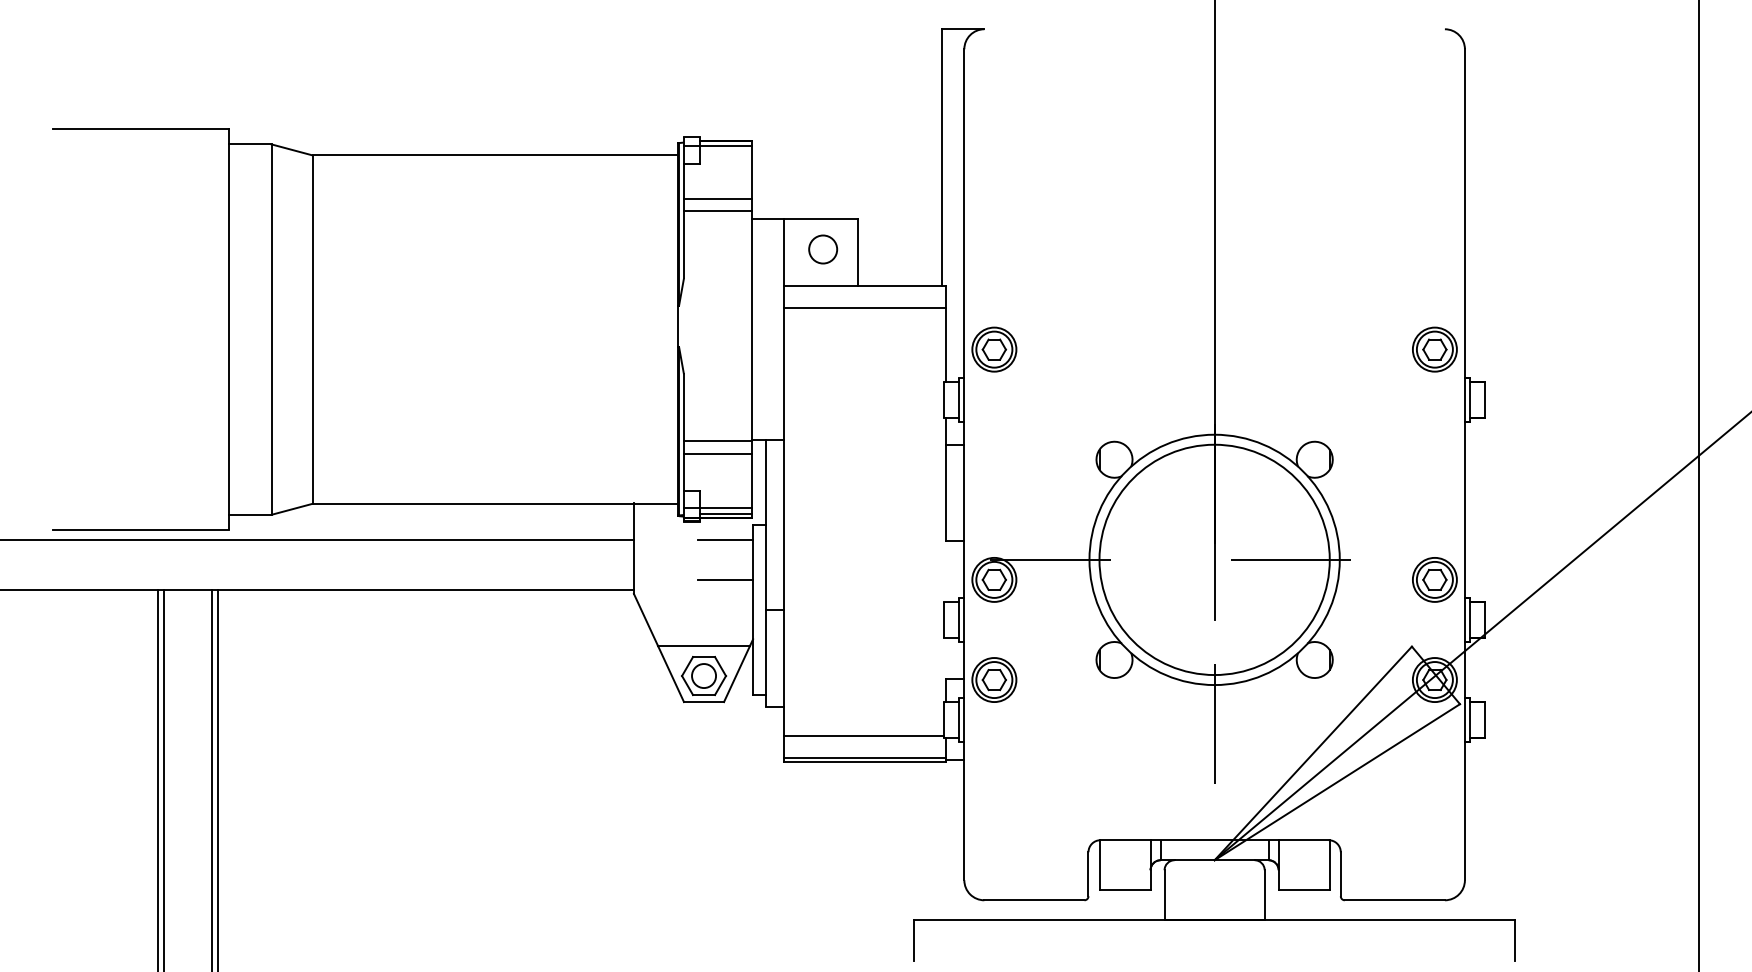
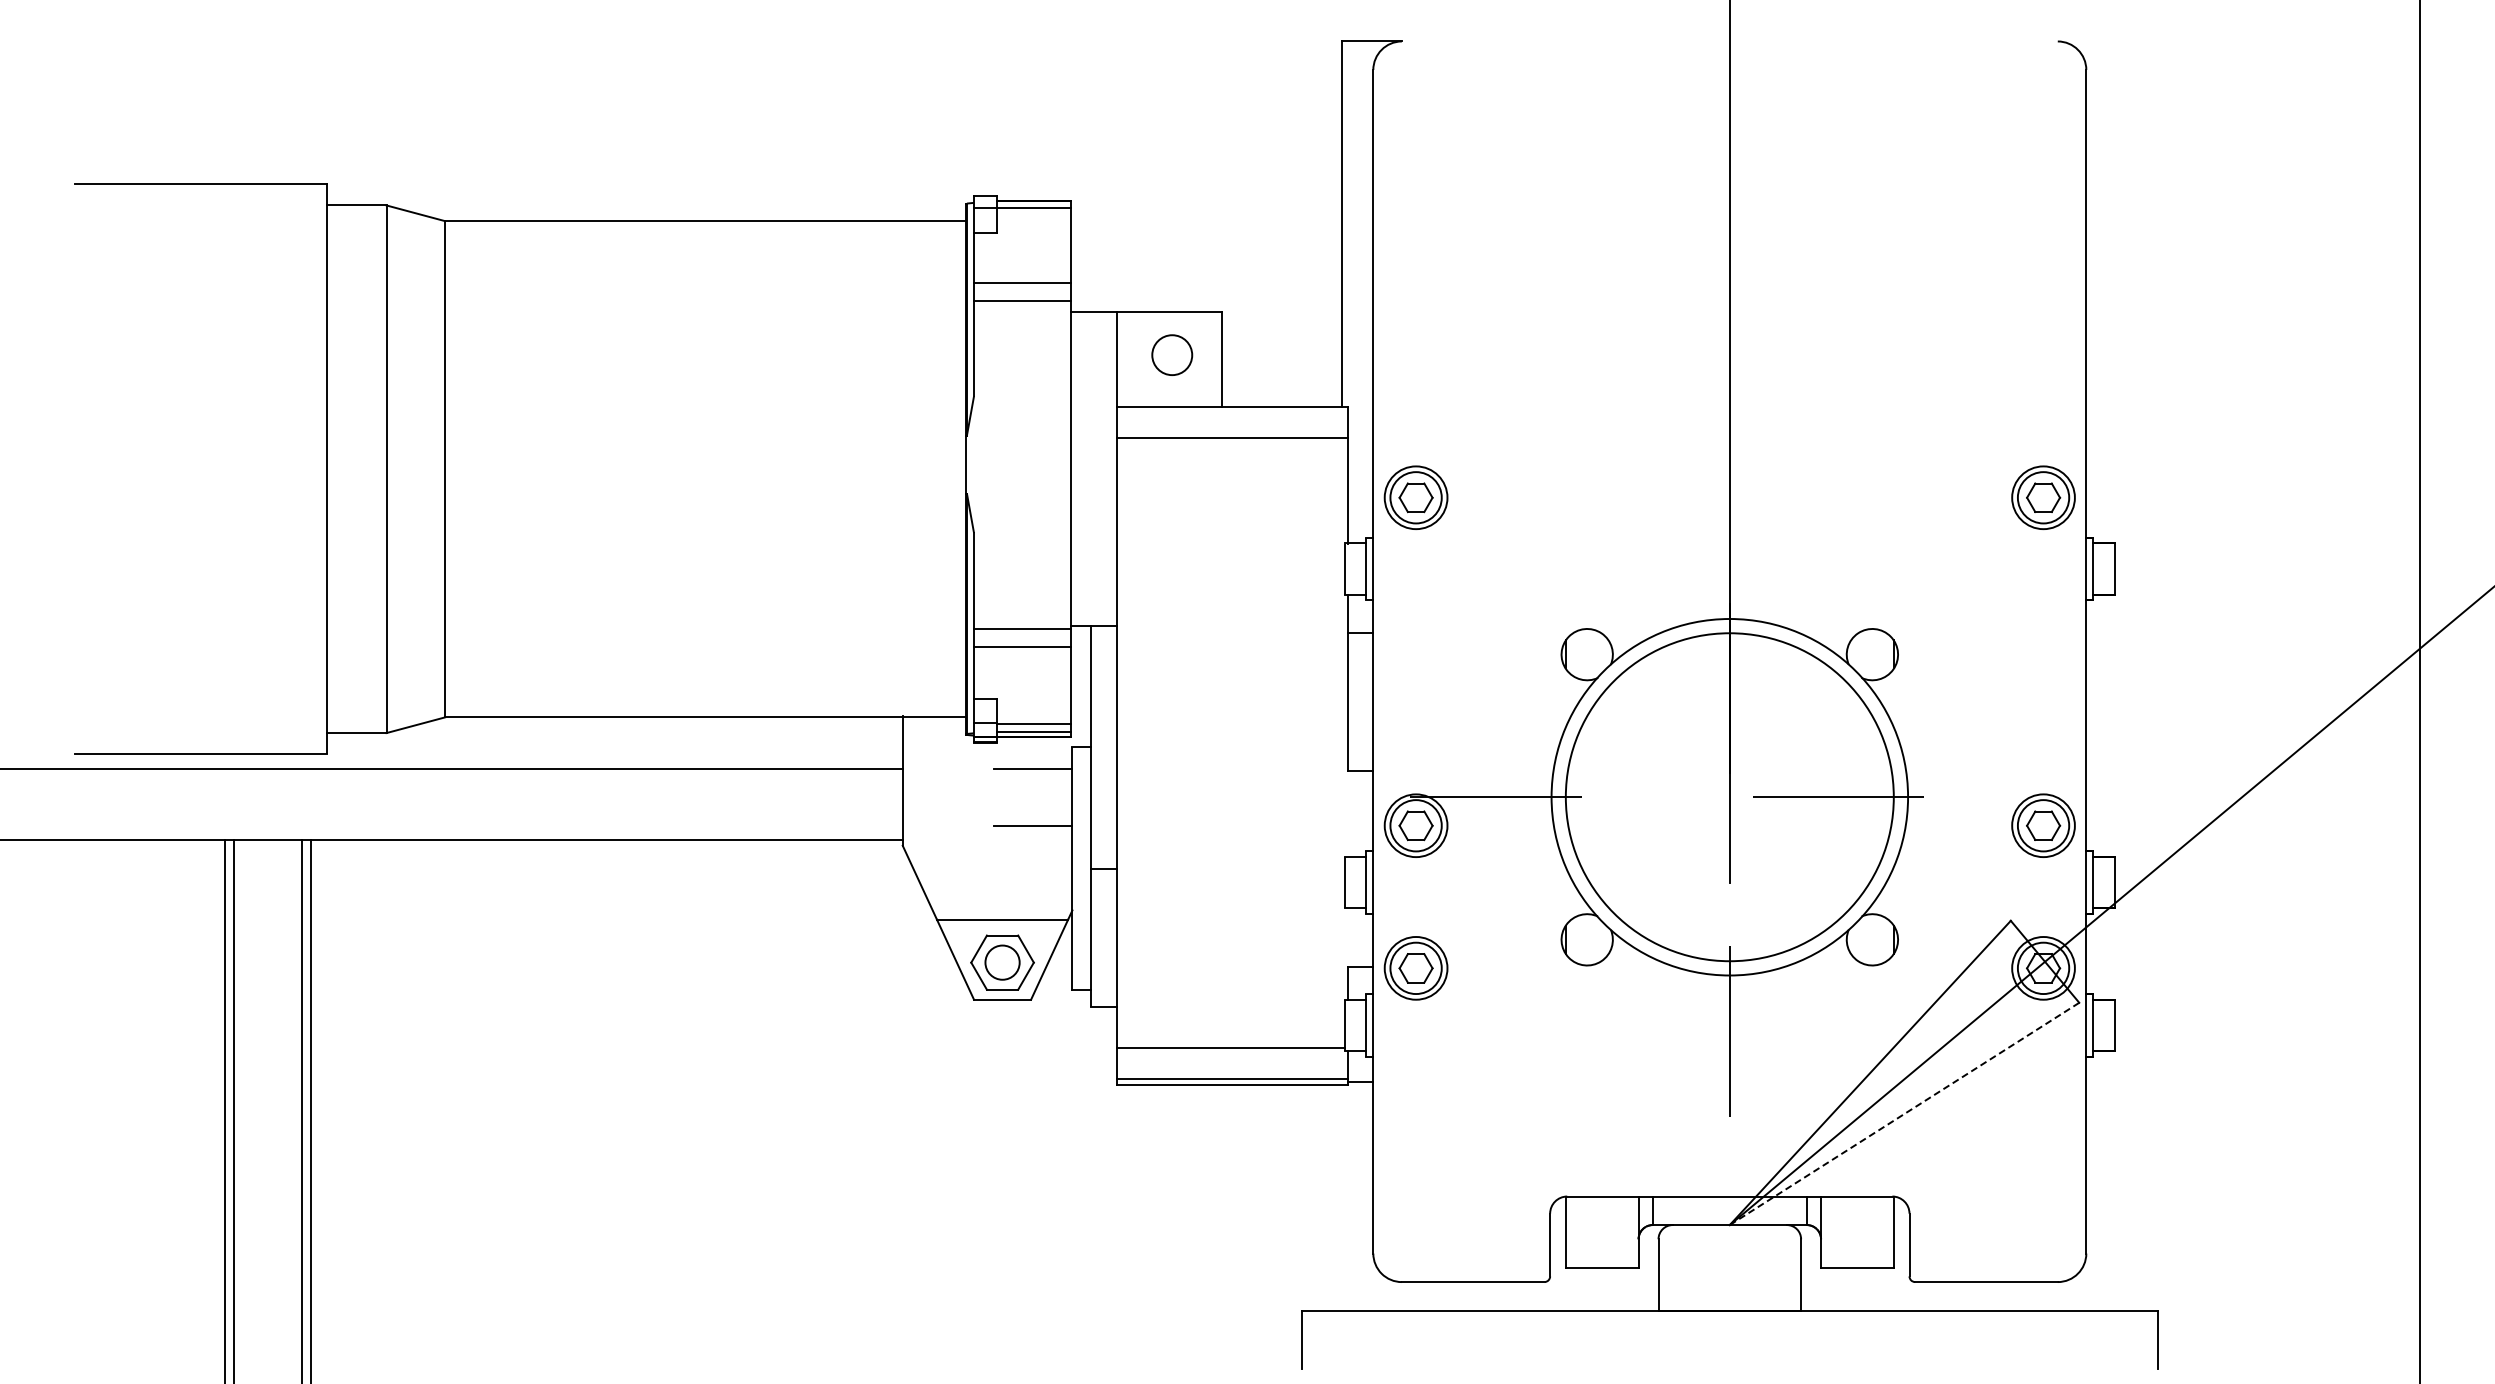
line: (1337, 782) -> (1904, 1114), solid -> dashed

